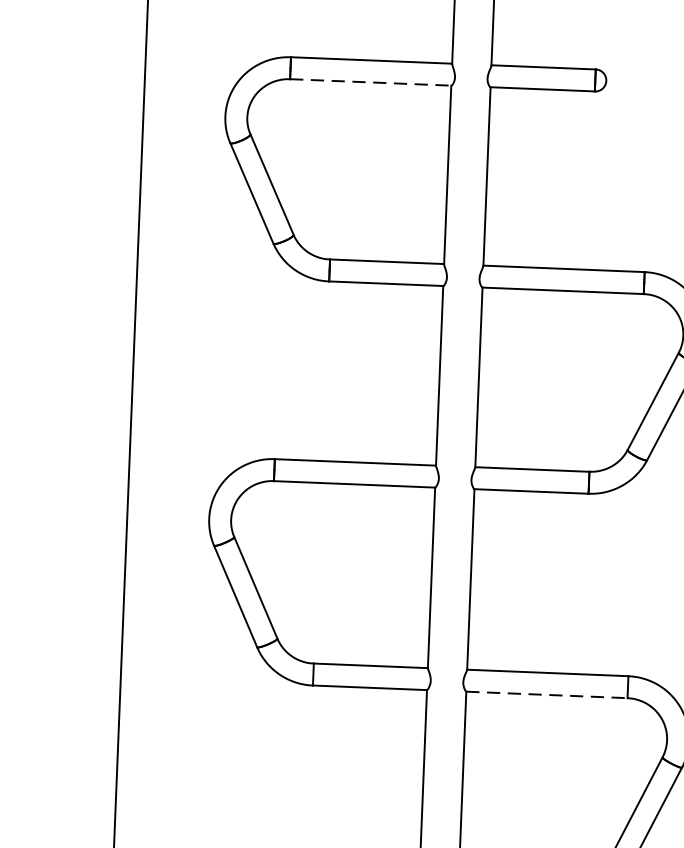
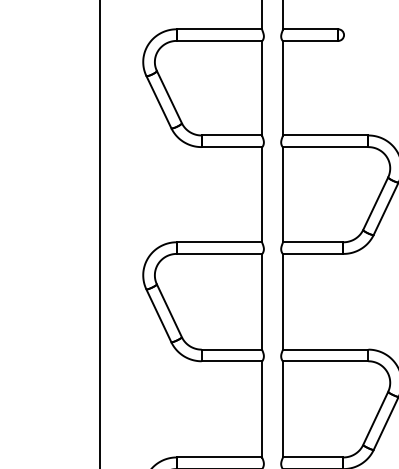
line: (370, 81) -> (219, 40), dashed -> solid
line: (546, 695) -> (325, 361), dashed -> solid

